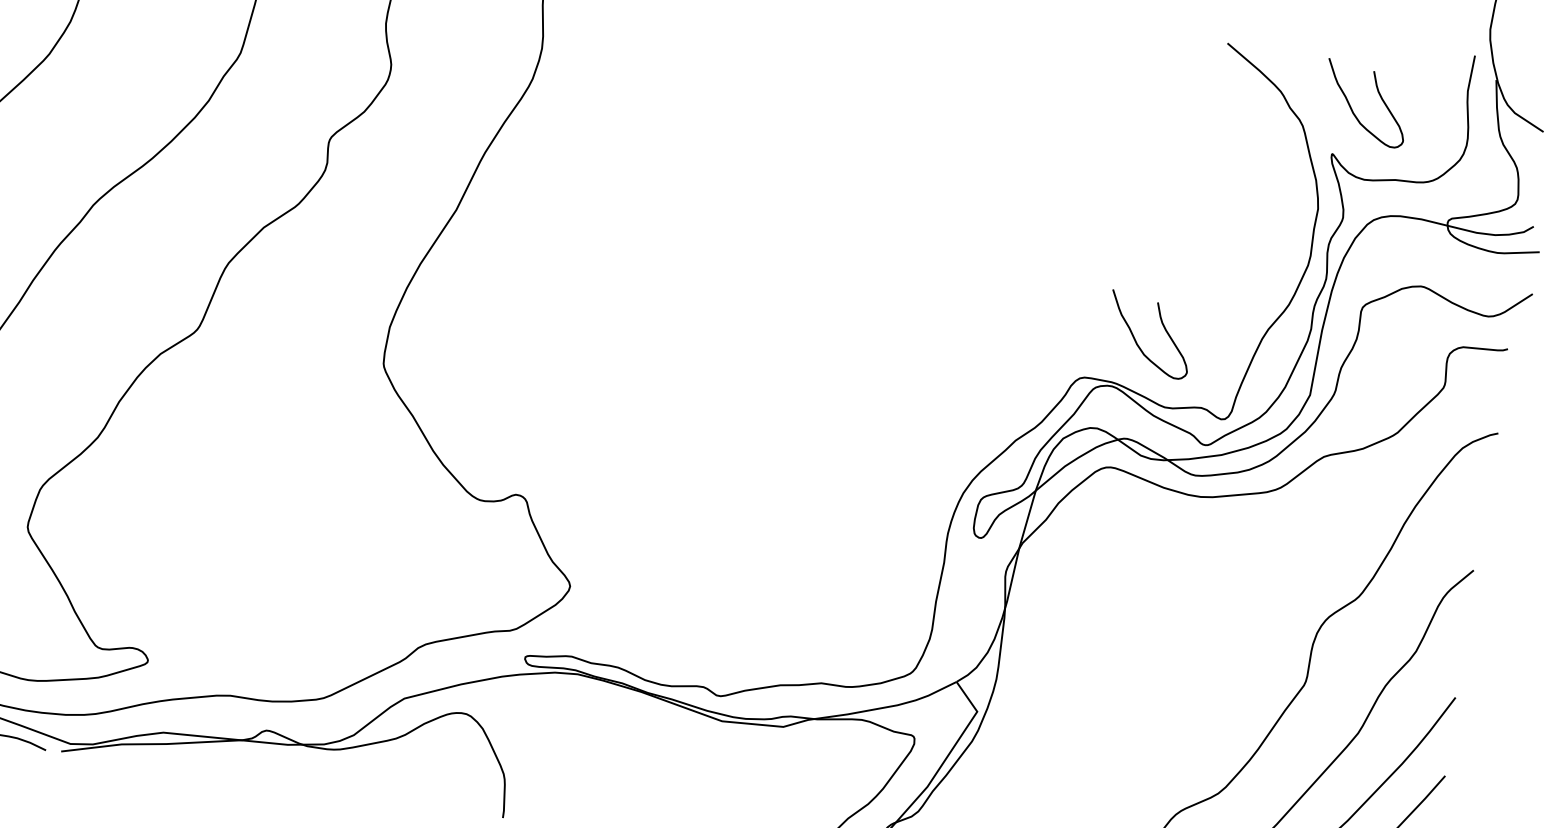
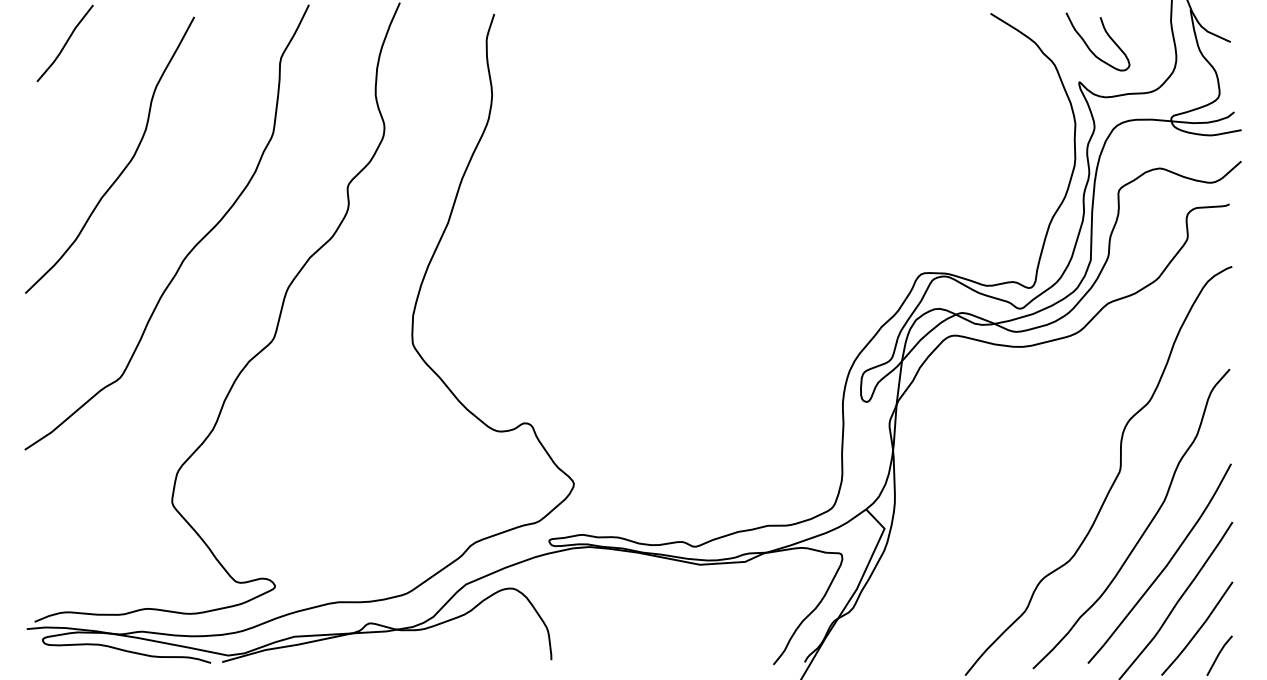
curve: (1135, 337) -> (957, 238), removed

